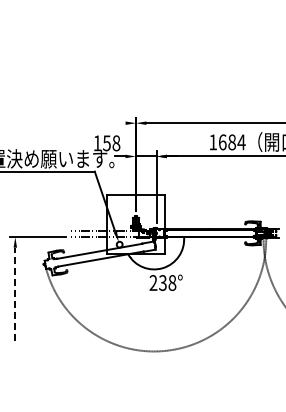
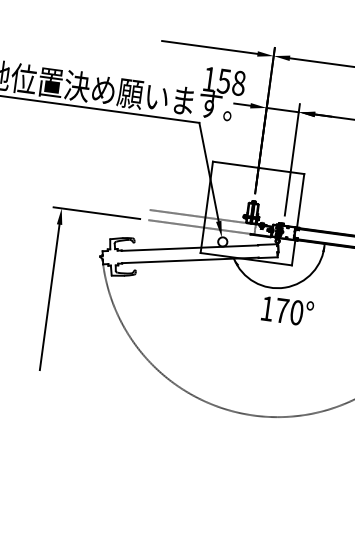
line: (94, 123) -> (209, 47), added
text: (162, 282) -> (281, 309), 238° -> 170°
line: (15, 294) -> (49, 297), dashed -> solid

